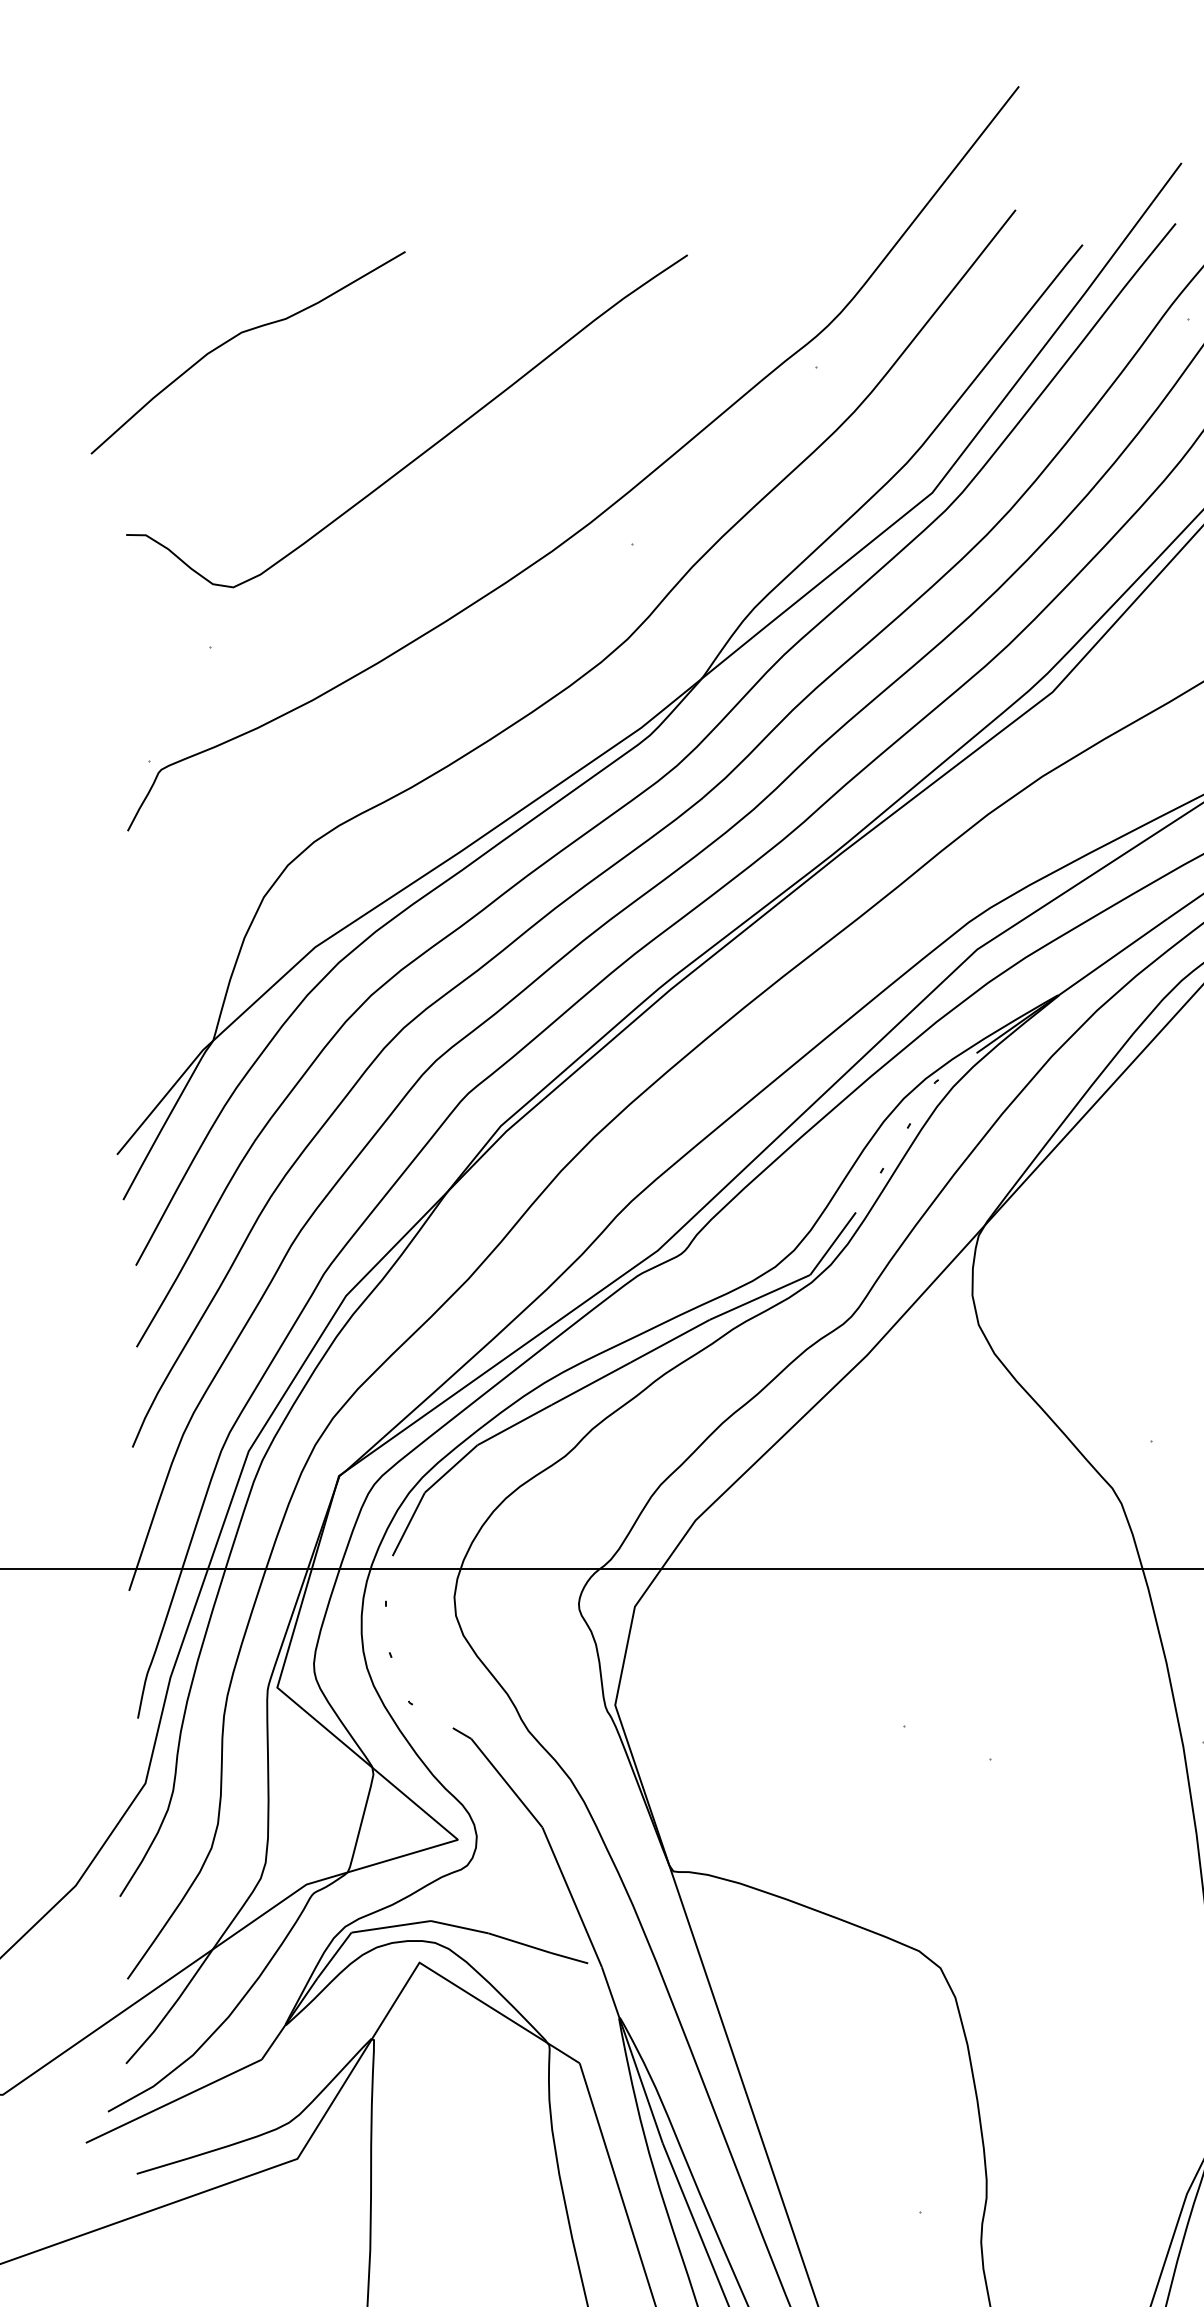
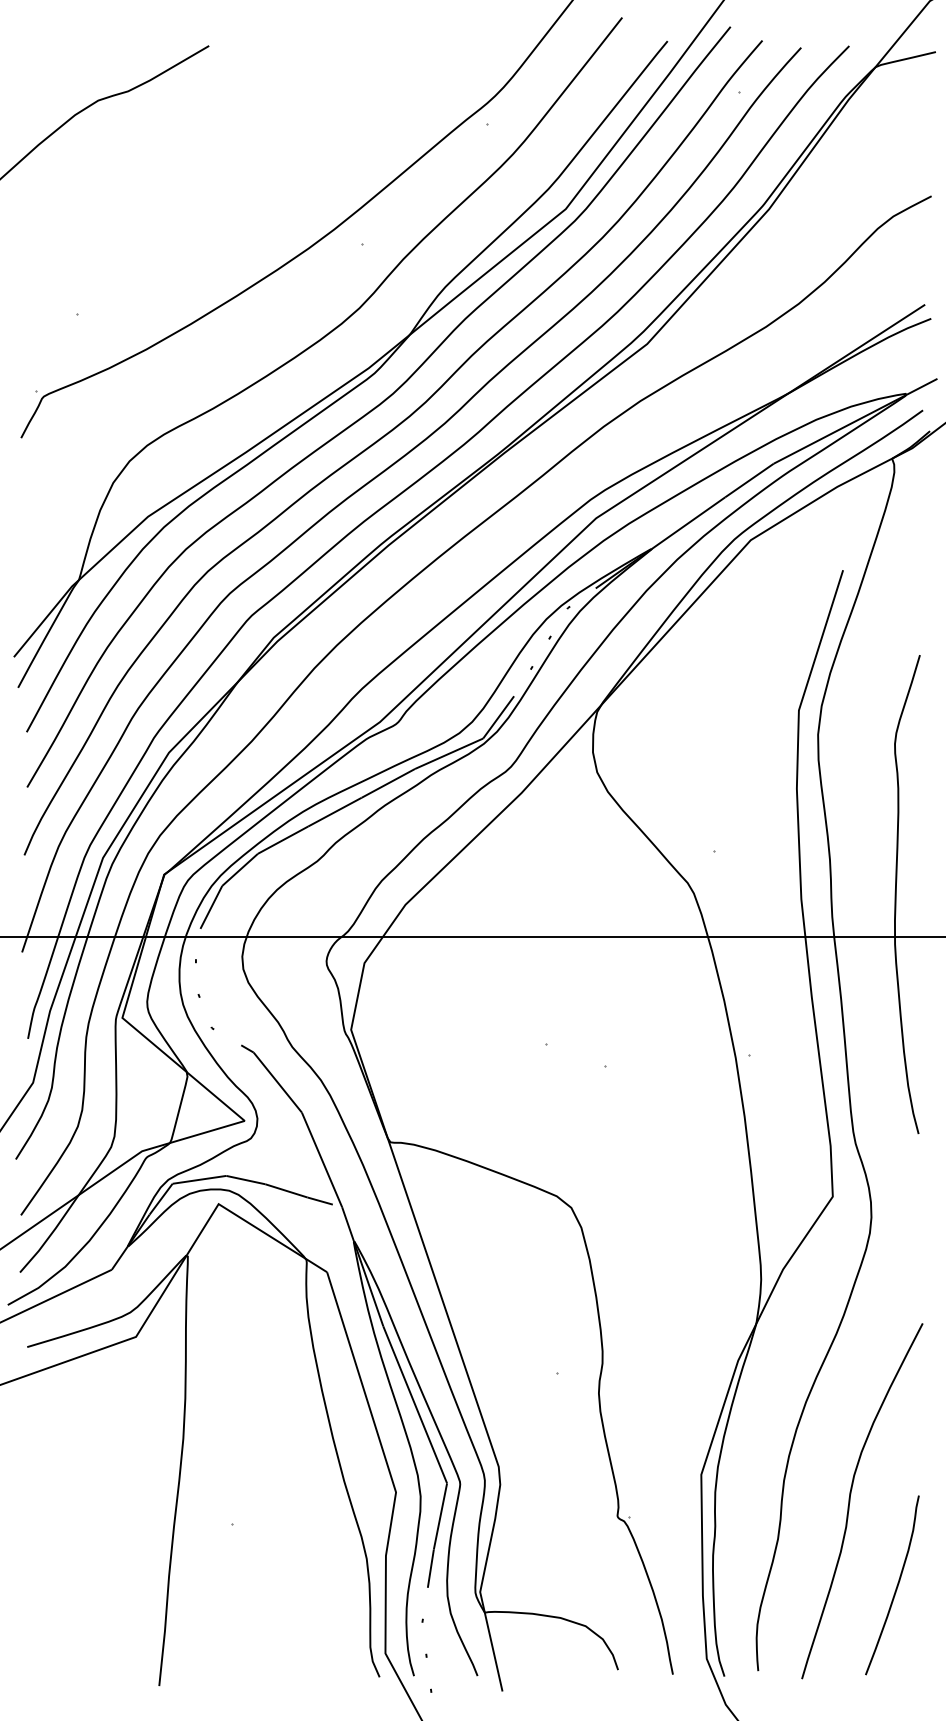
curve: (428, 447) -> (224, 178), removed

